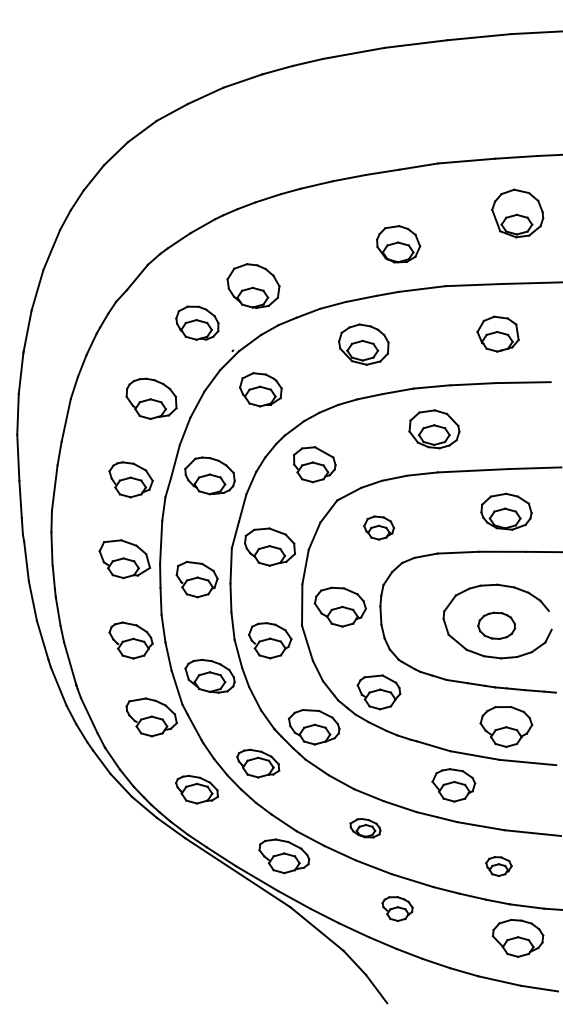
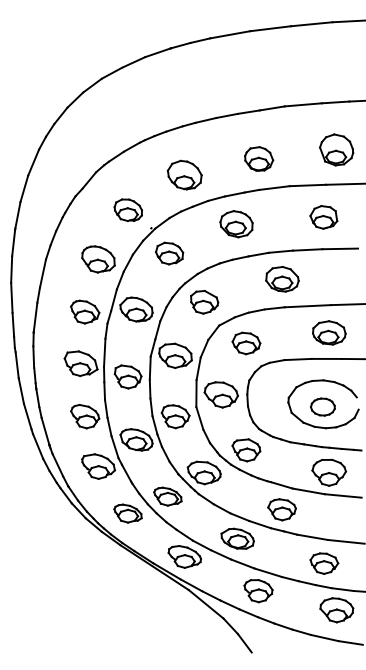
part: (517, 212) -> (336, 149), moved
part: (253, 285) -> (184, 174), moved
part: (379, 528) -> (246, 343), size x1.43
part: (452, 784) -> (281, 509), moved
part: (365, 827) -> (237, 538), size x1.67
part: (499, 866) -> (324, 563), size x1.67
part: (397, 909) -> (258, 591), size x1.43

